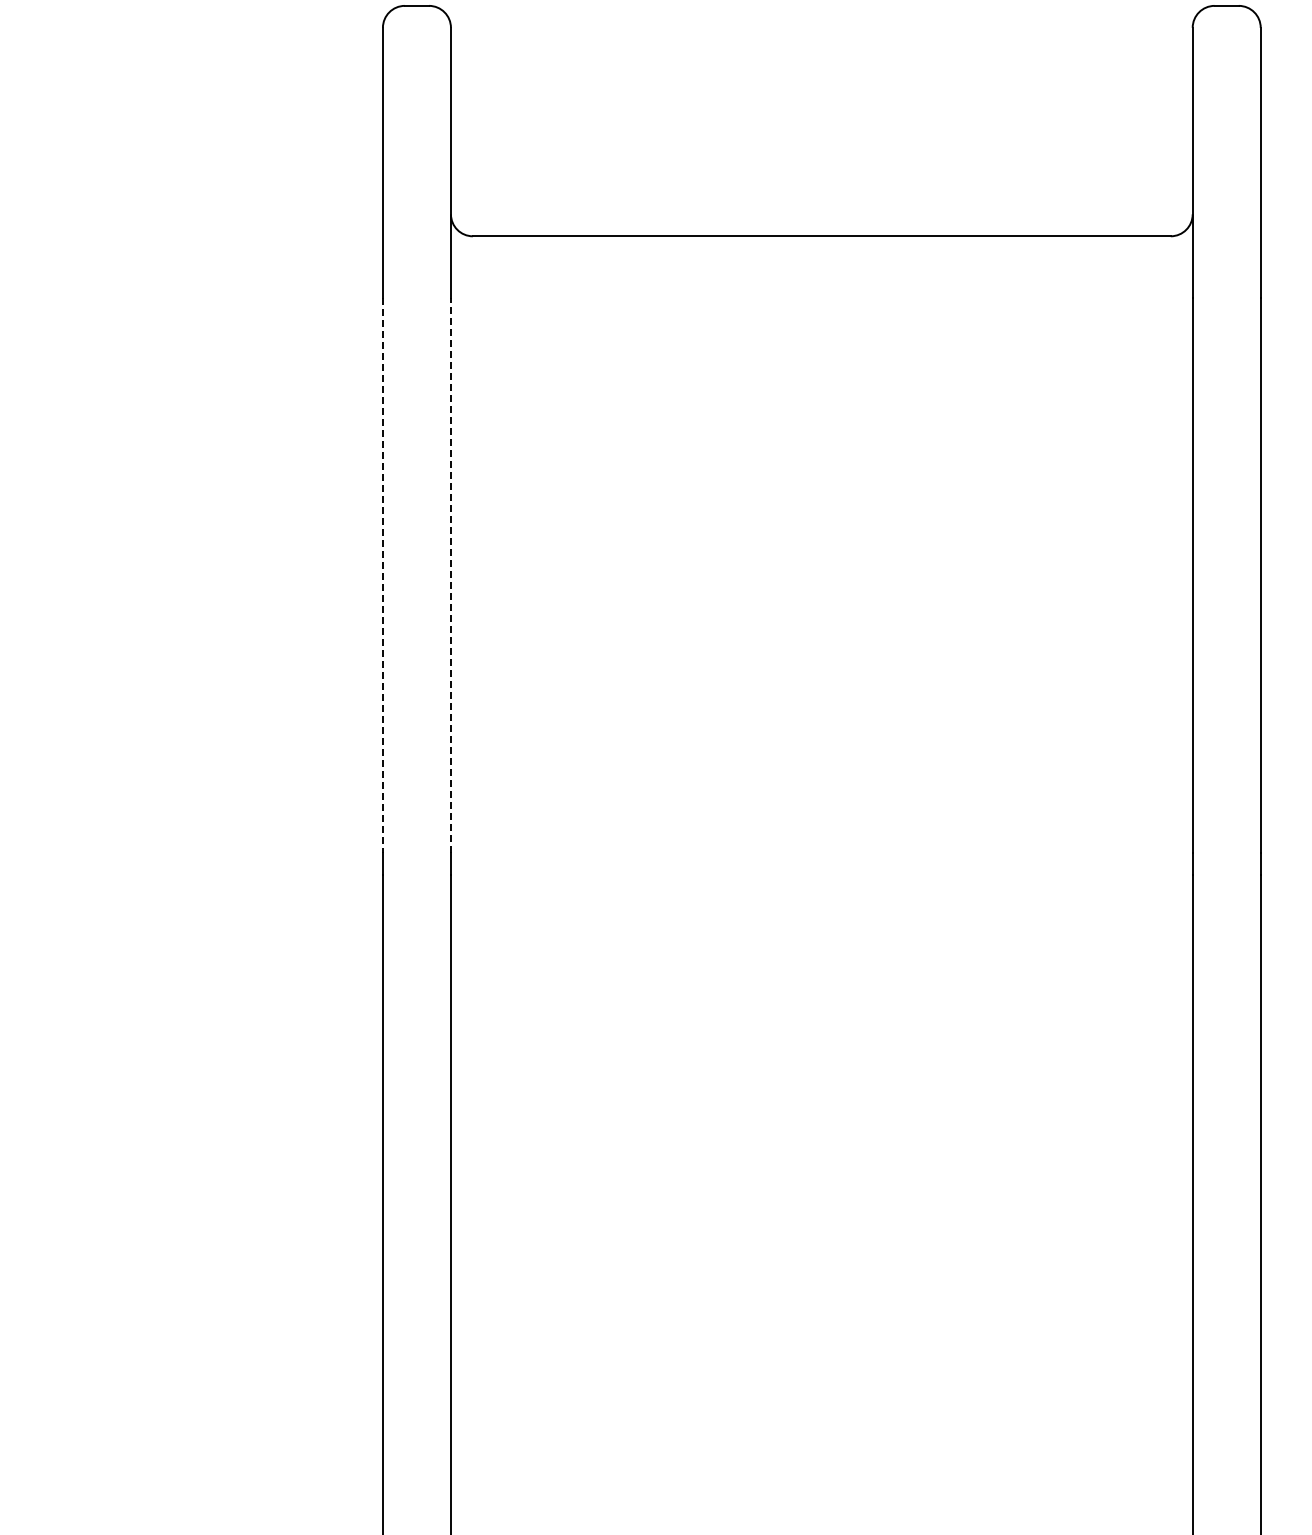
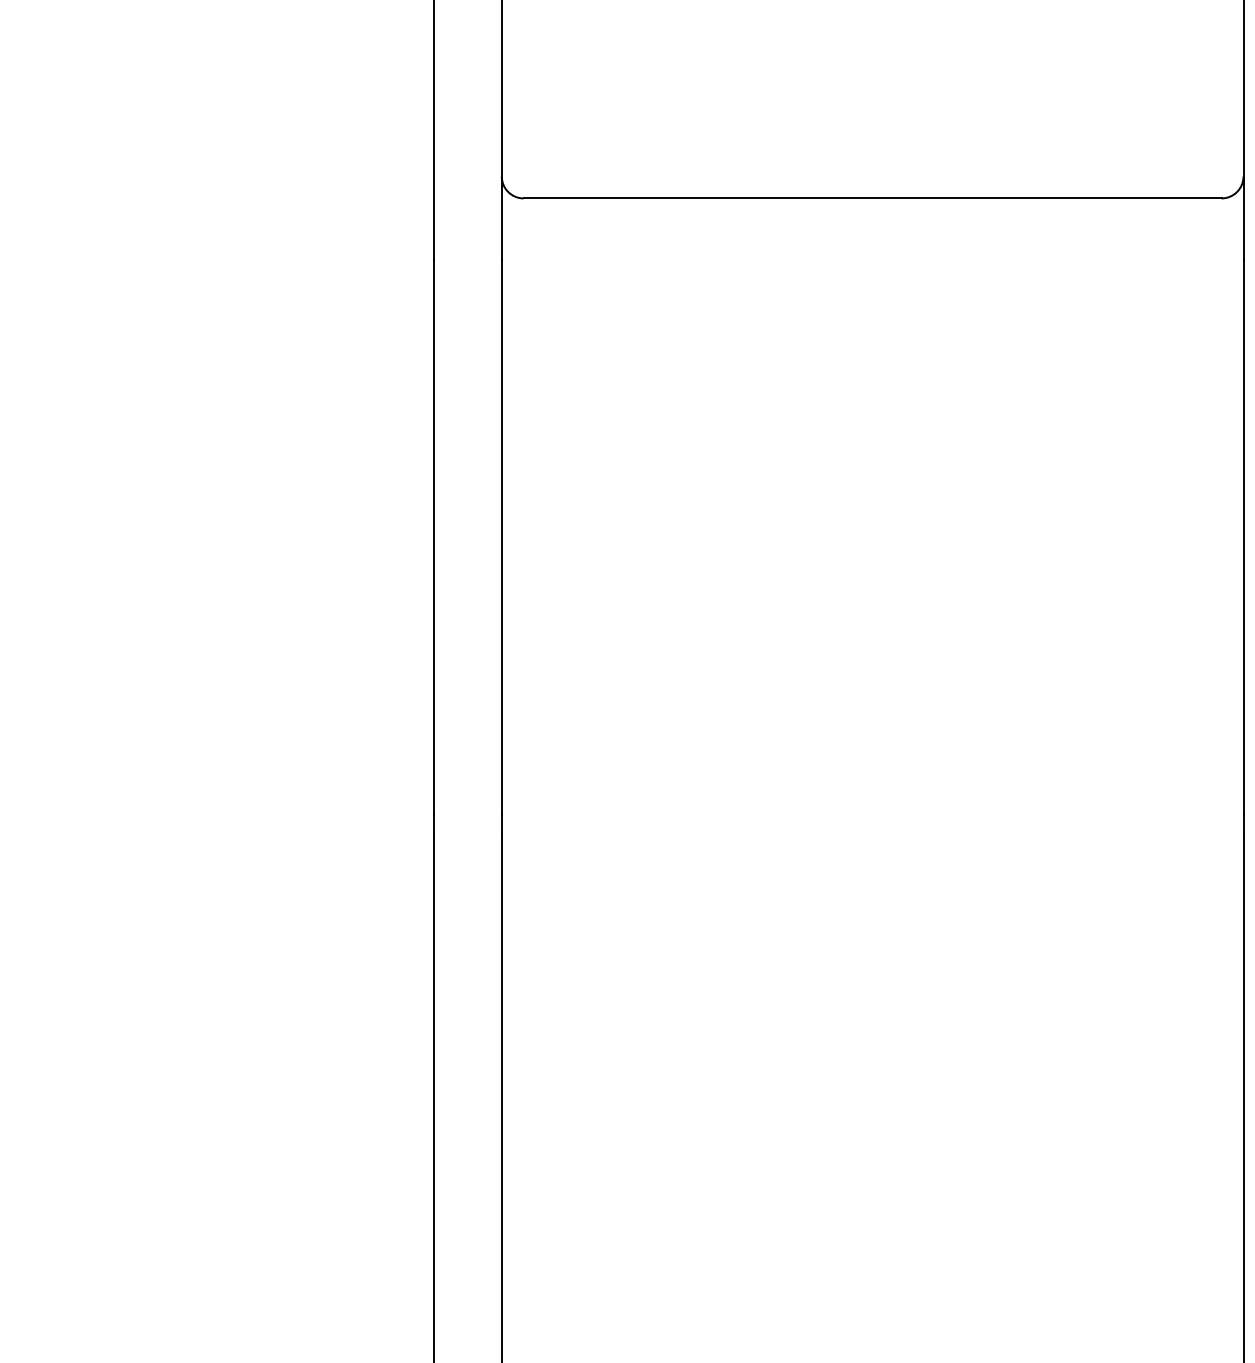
line: (382, 575) -> (433, 537), dashed -> solid
line: (450, 575) -> (501, 537), dashed -> solid

